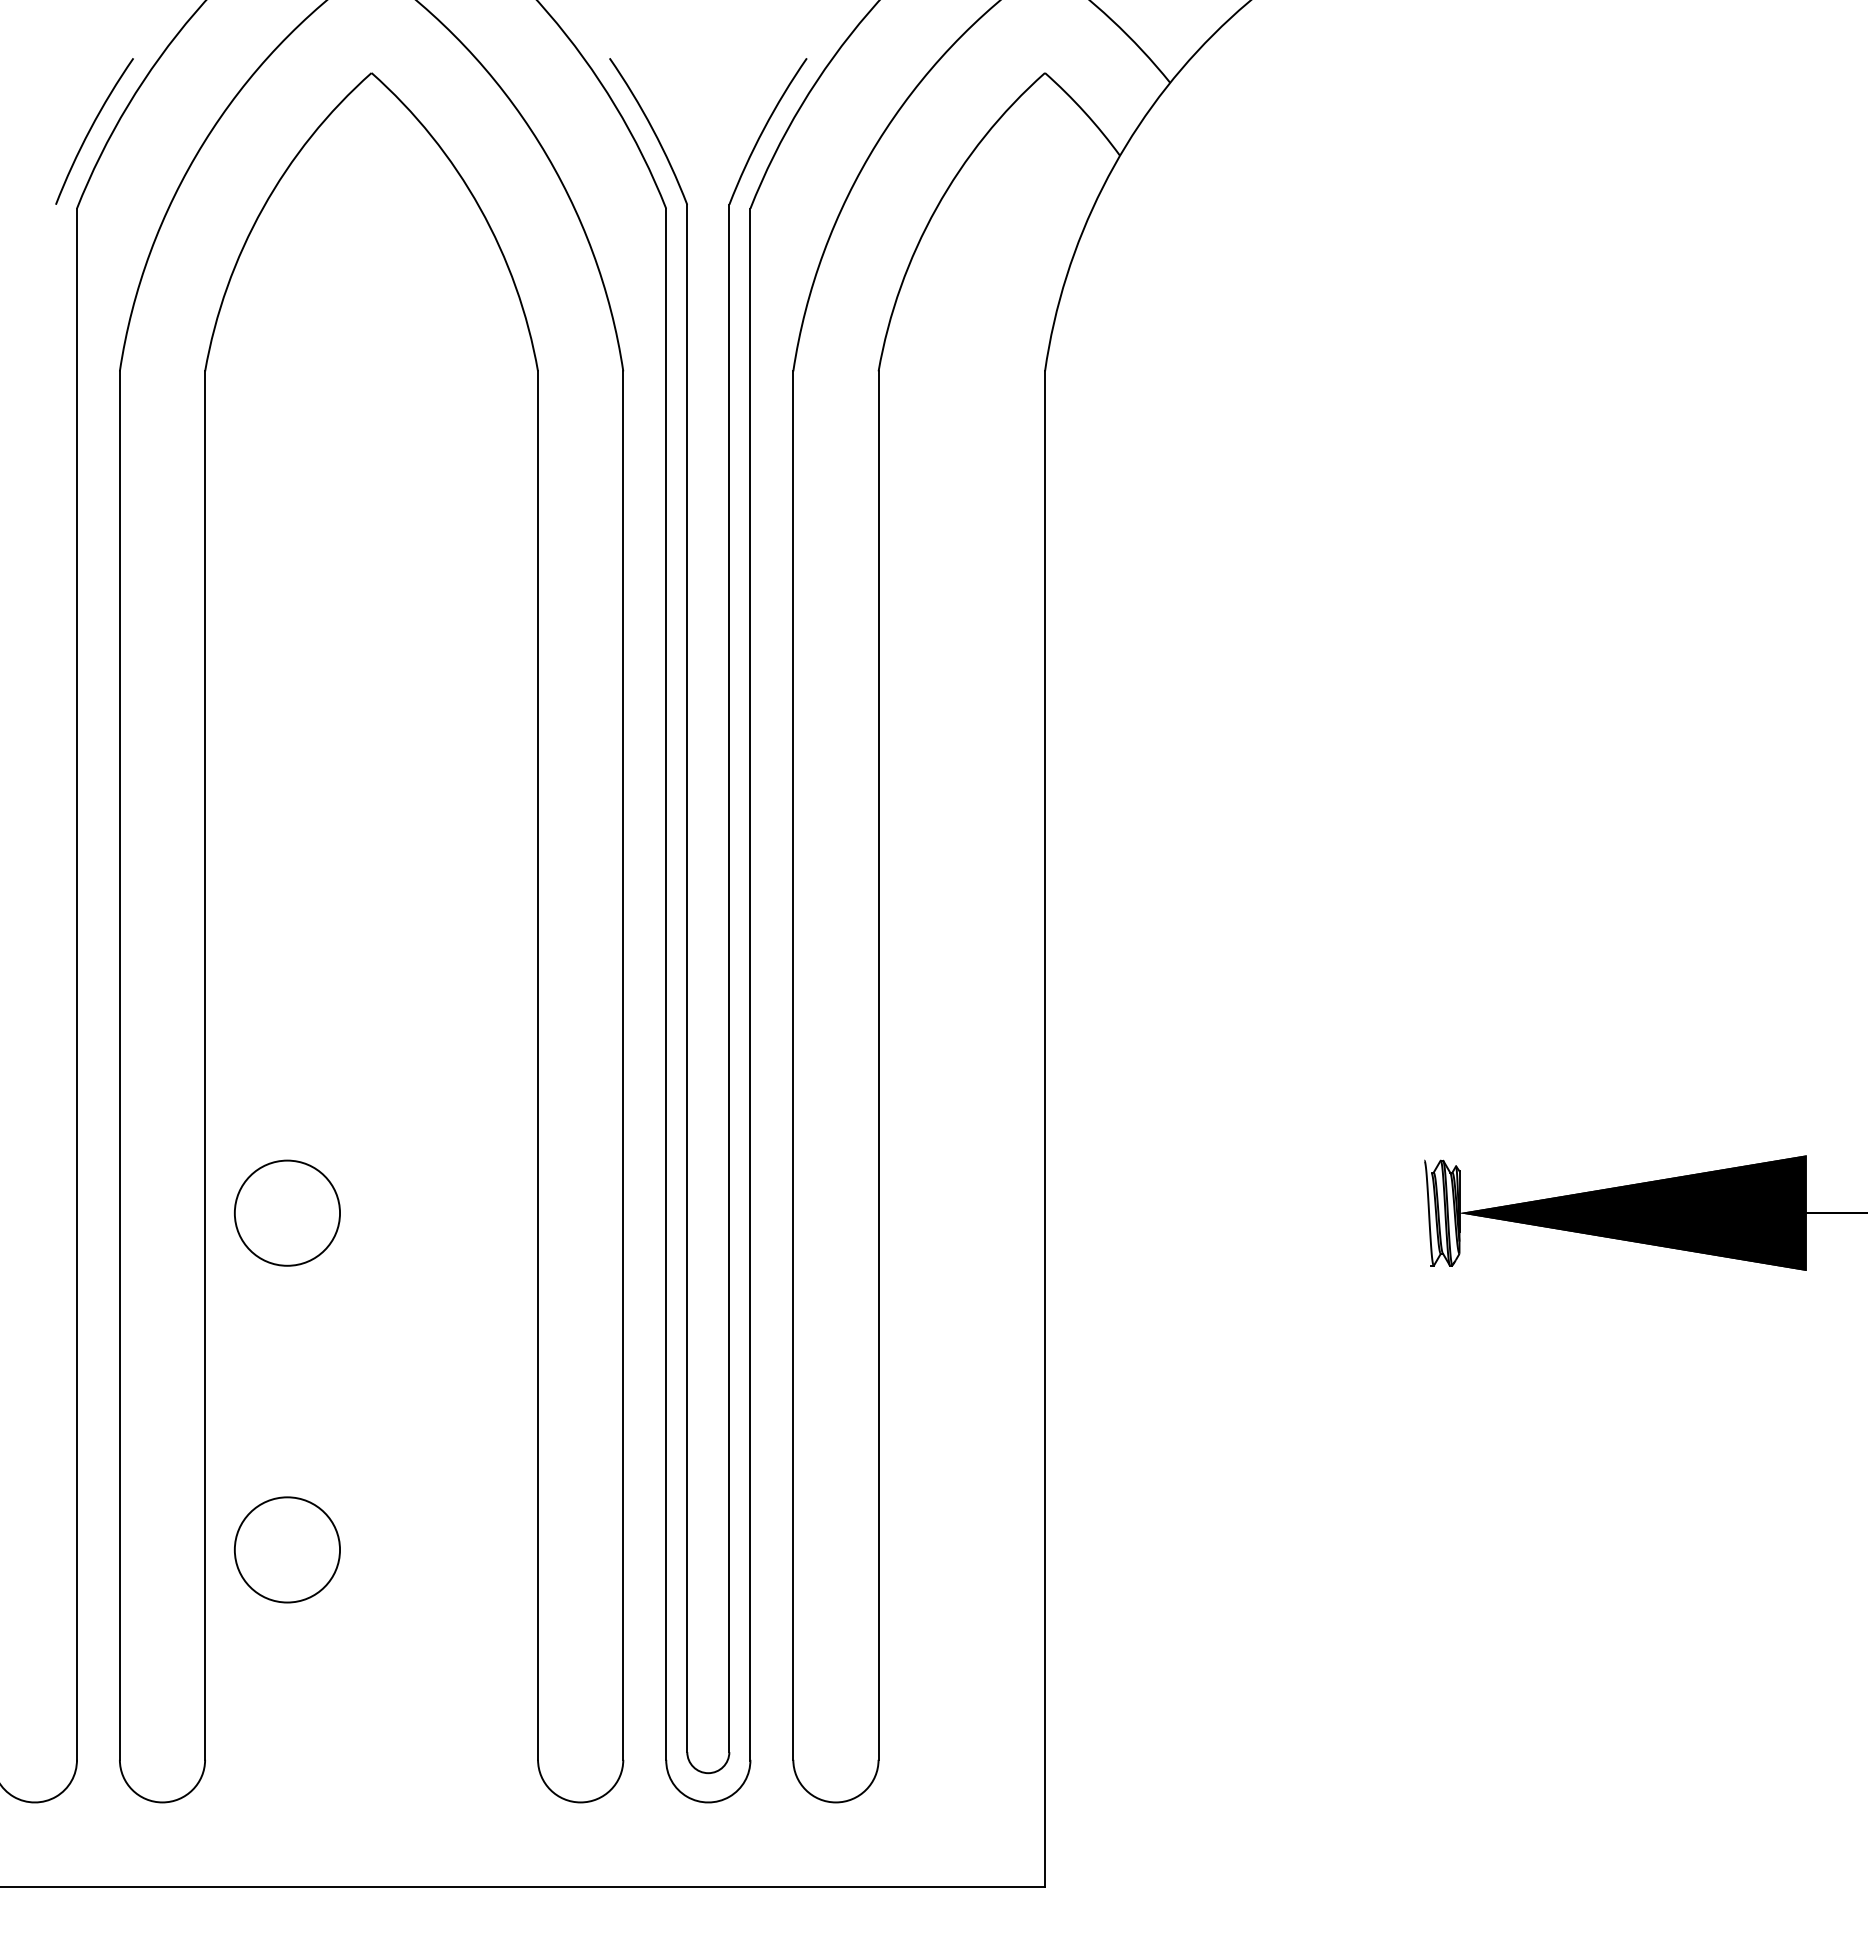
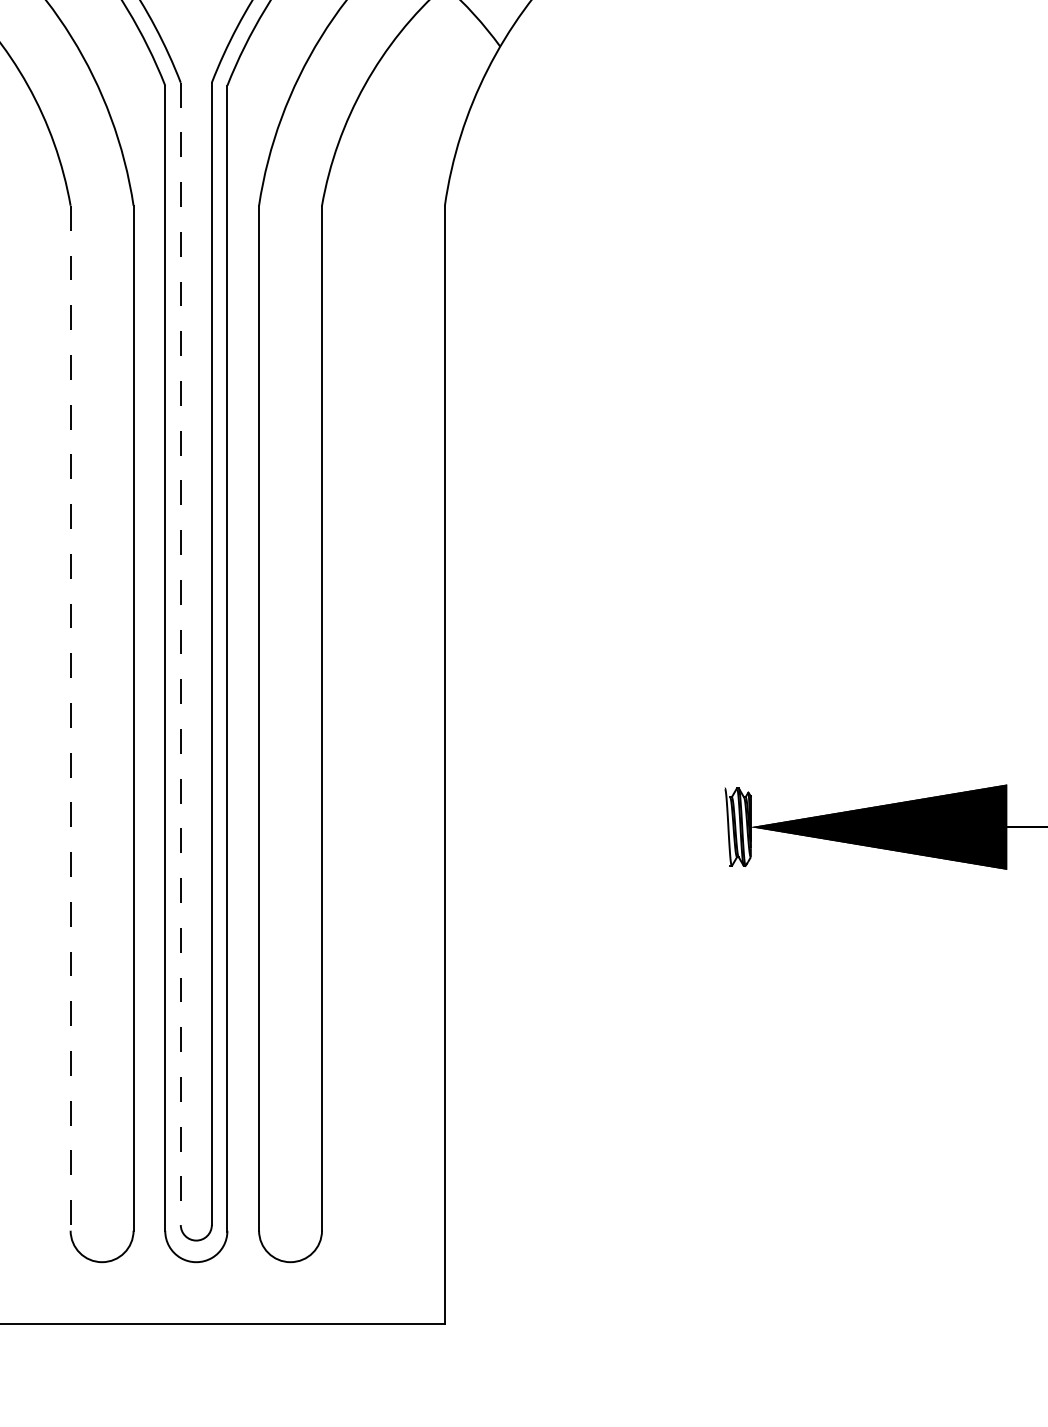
line: (687, 978) -> (180, 653), solid -> dashed
line: (538, 1066) -> (70, 718), solid -> dashed

